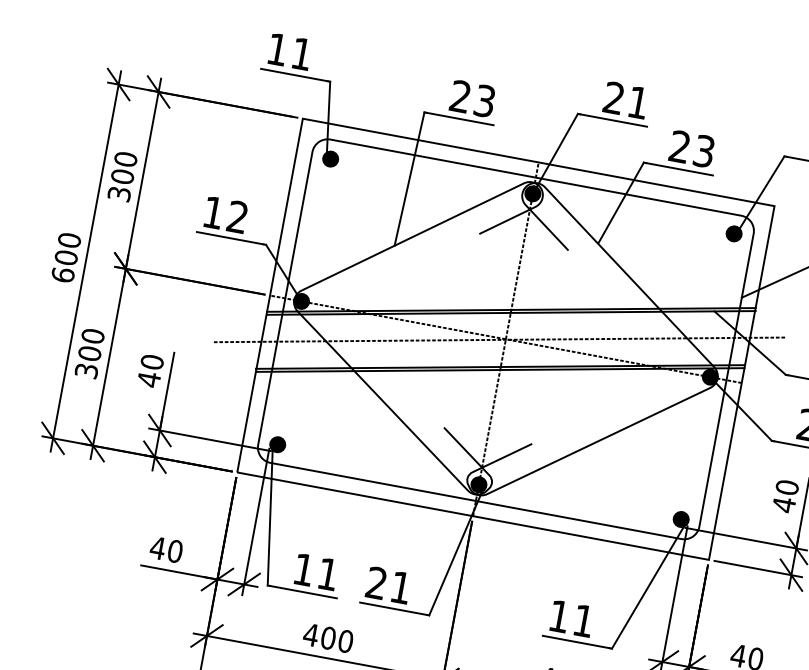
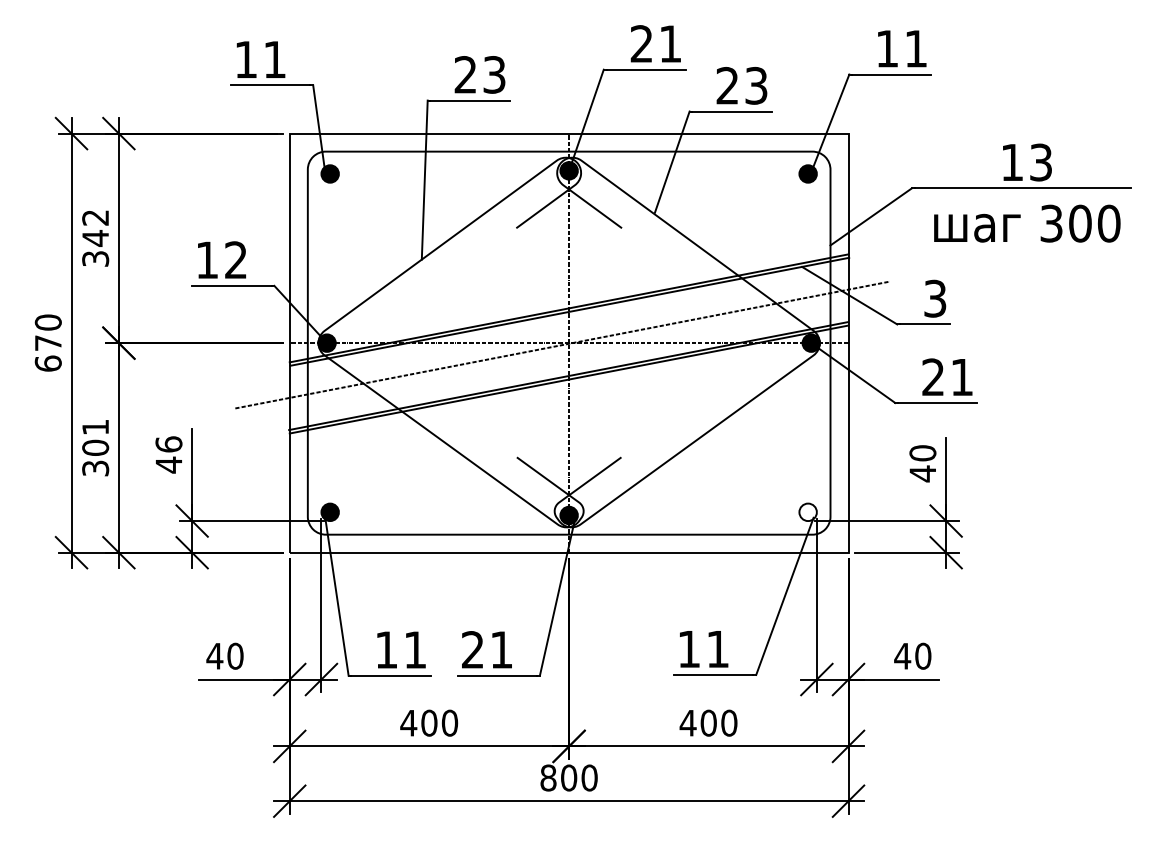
text: (124, 167) -> (95, 227), 300 -> 342
text: (65, 257) -> (47, 343), 600 -> 670
text: (92, 336) -> (95, 427), 300 -> 301
text: (151, 362) -> (168, 444), 40 -> 46
fill: (680, 519) -> (807, 512), removed

